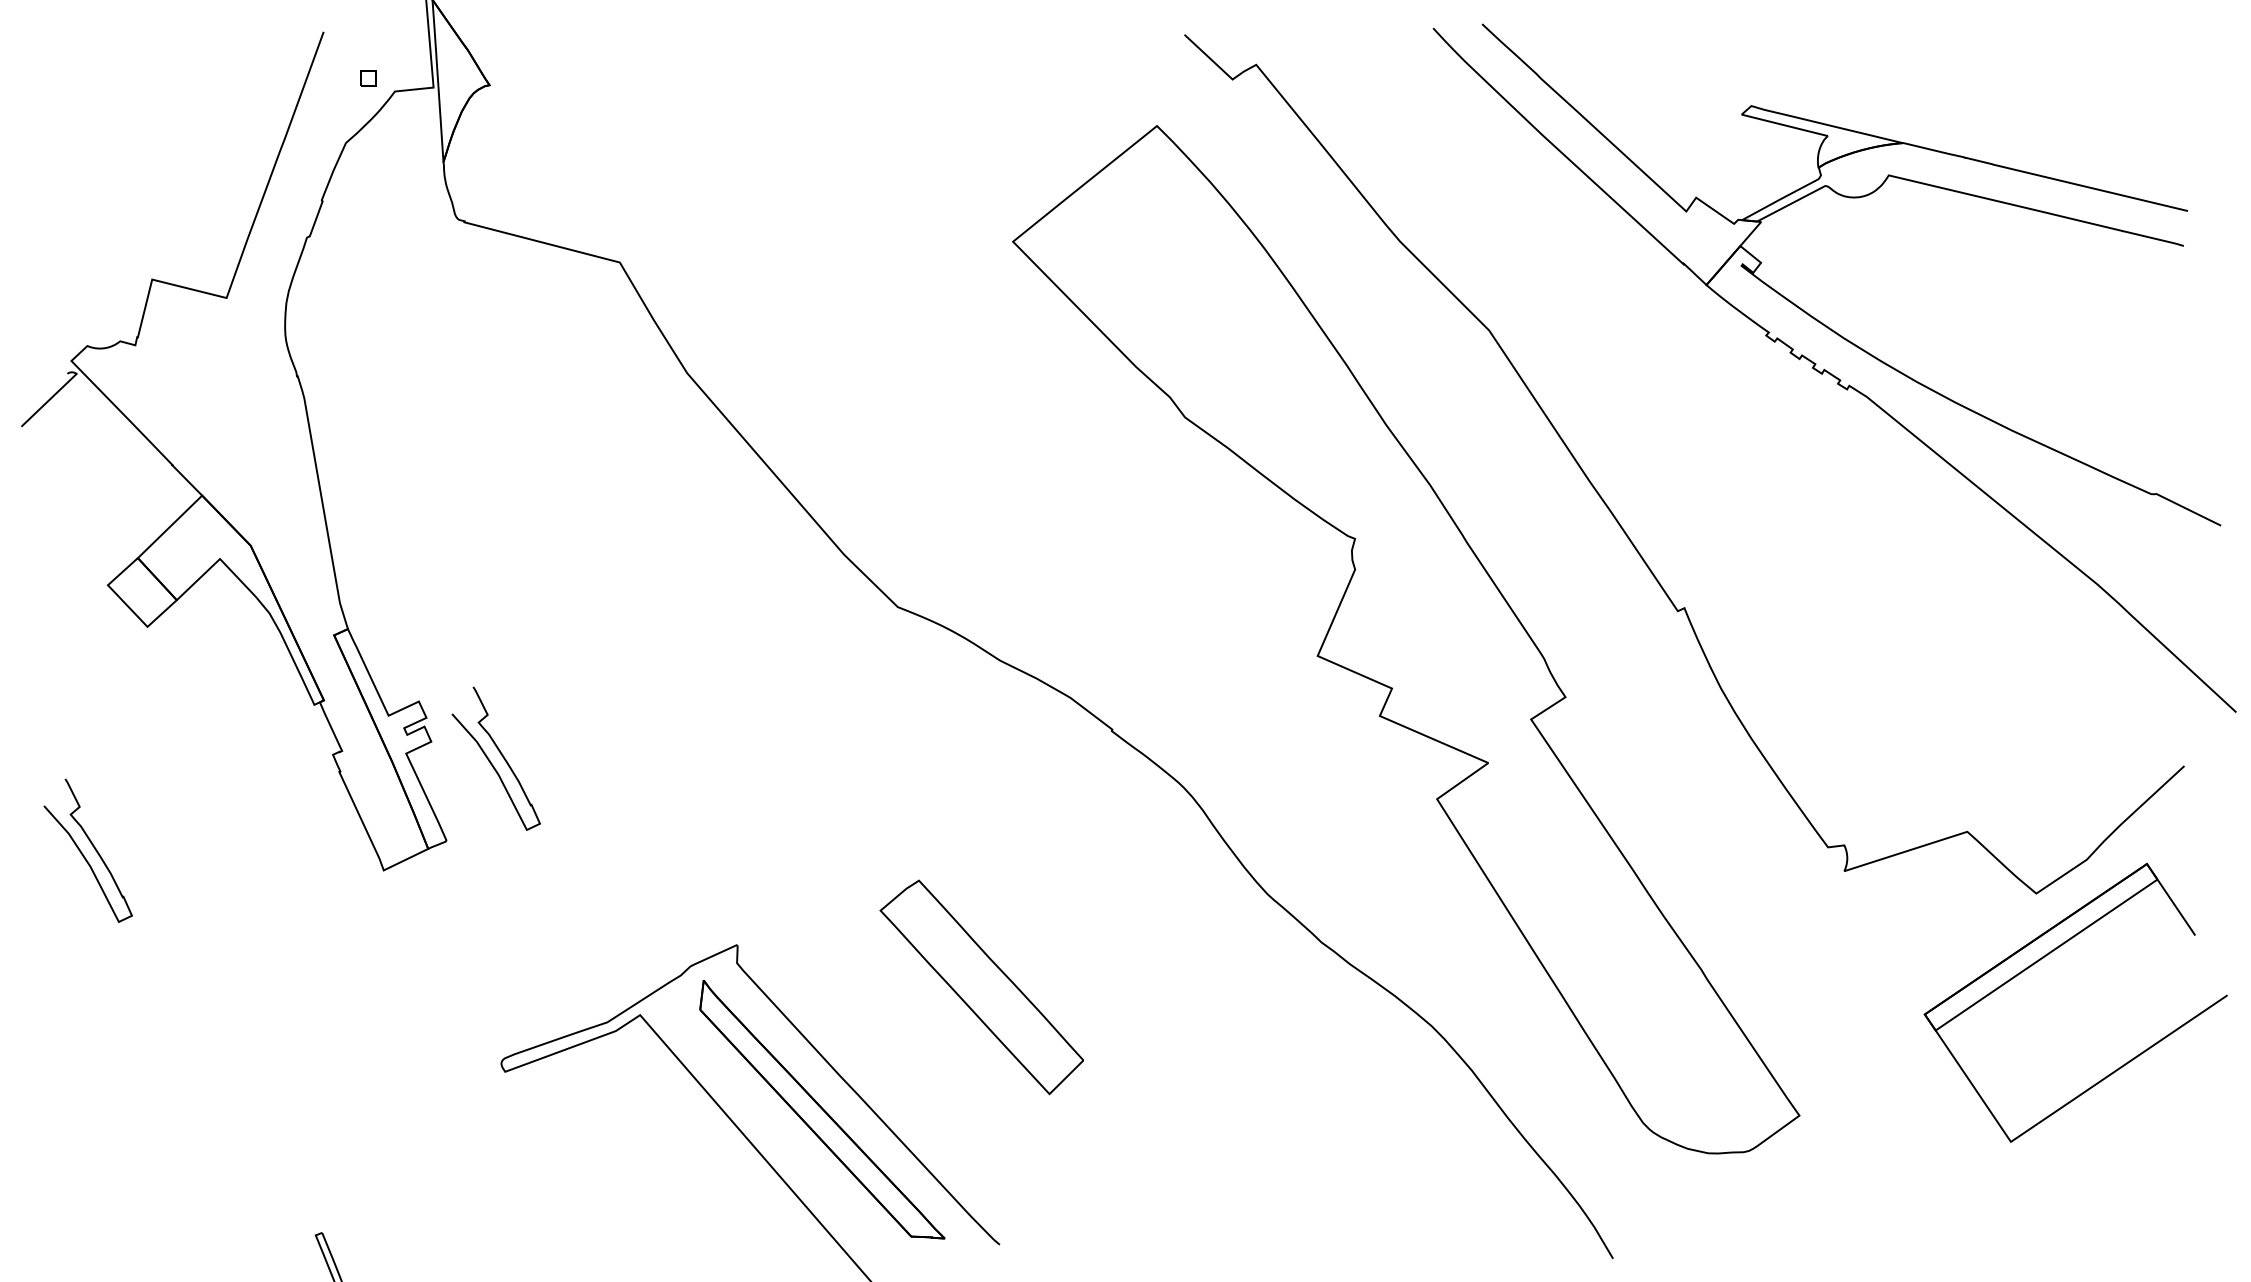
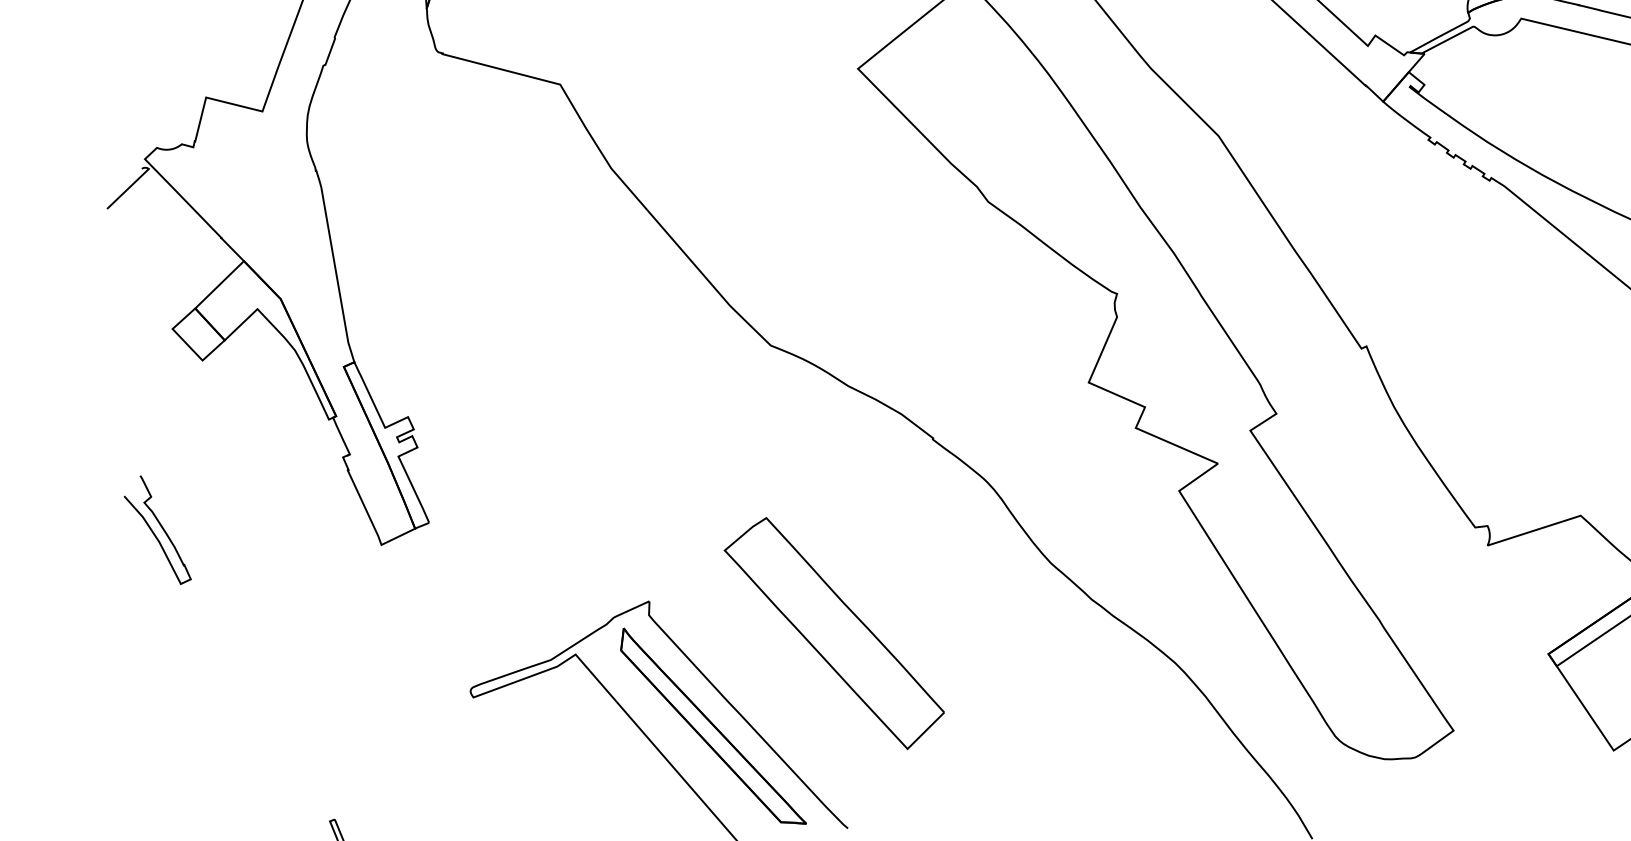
curve: (490, 760) -> (462, 461), removed
part: (981, 987) -> (834, 633), size x1.43

